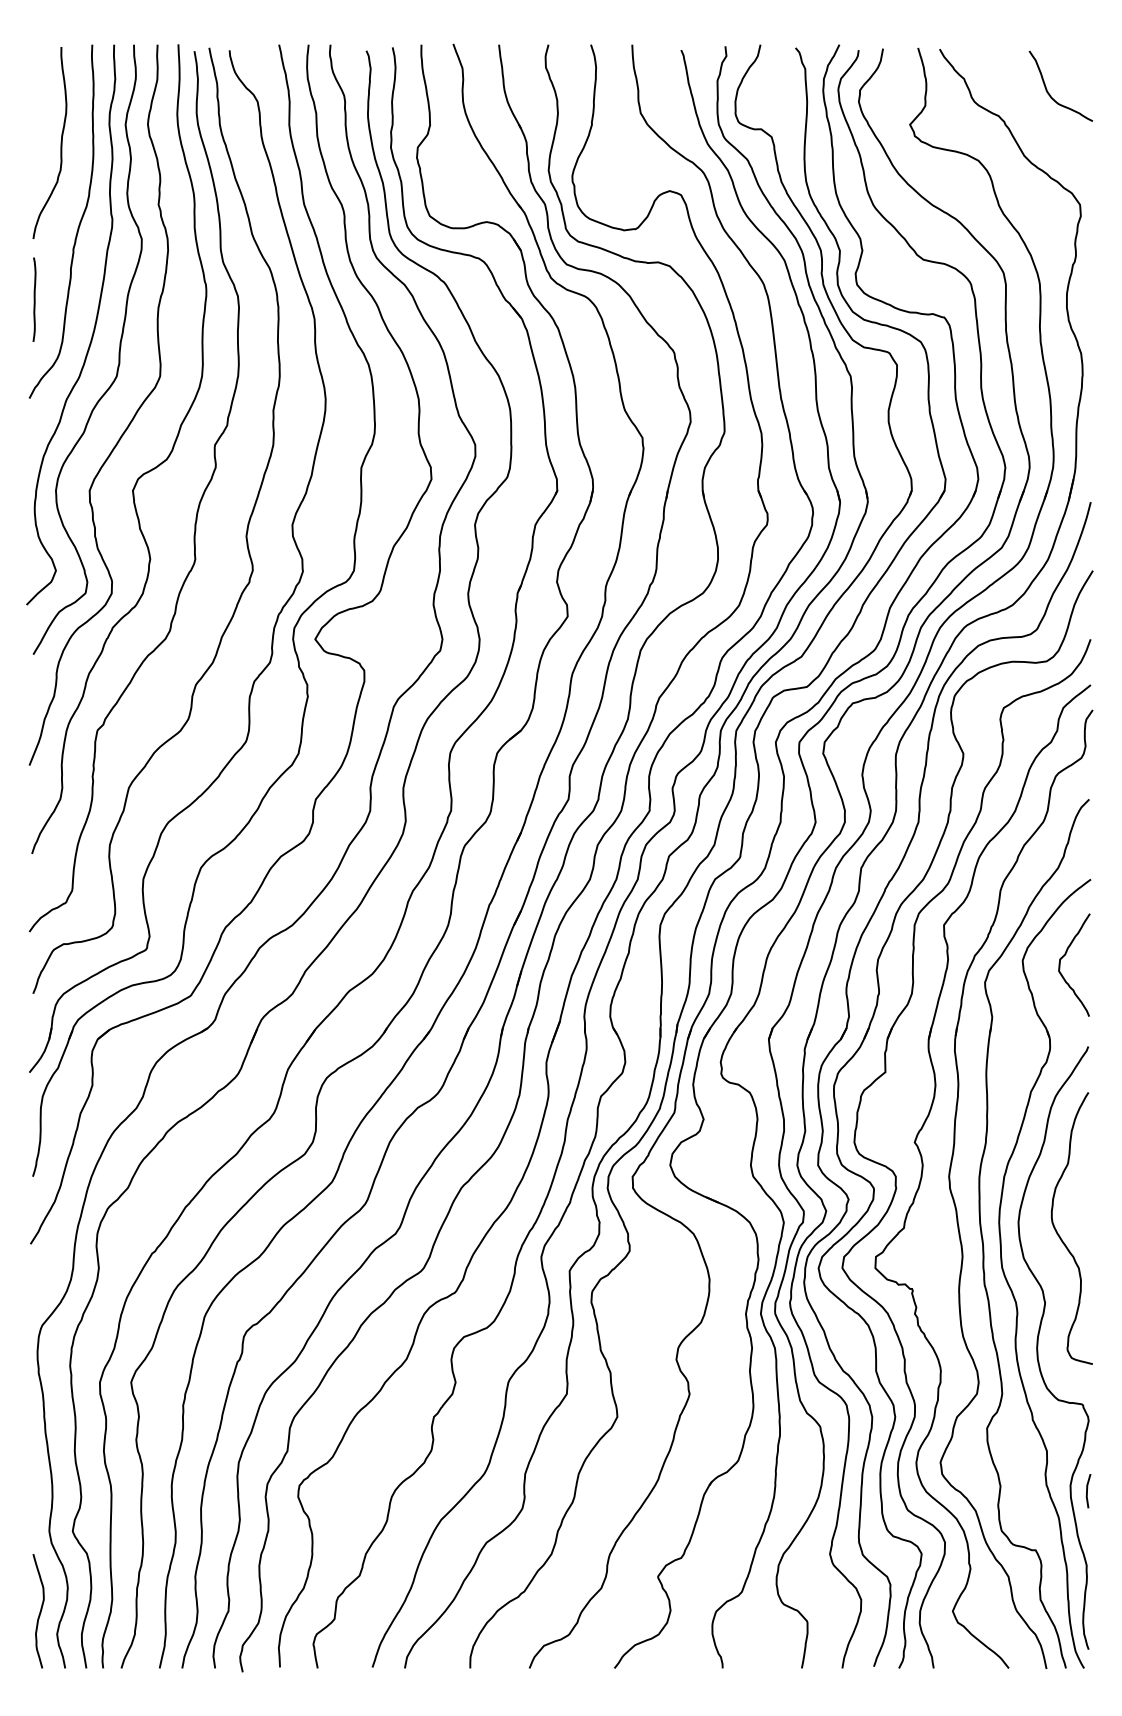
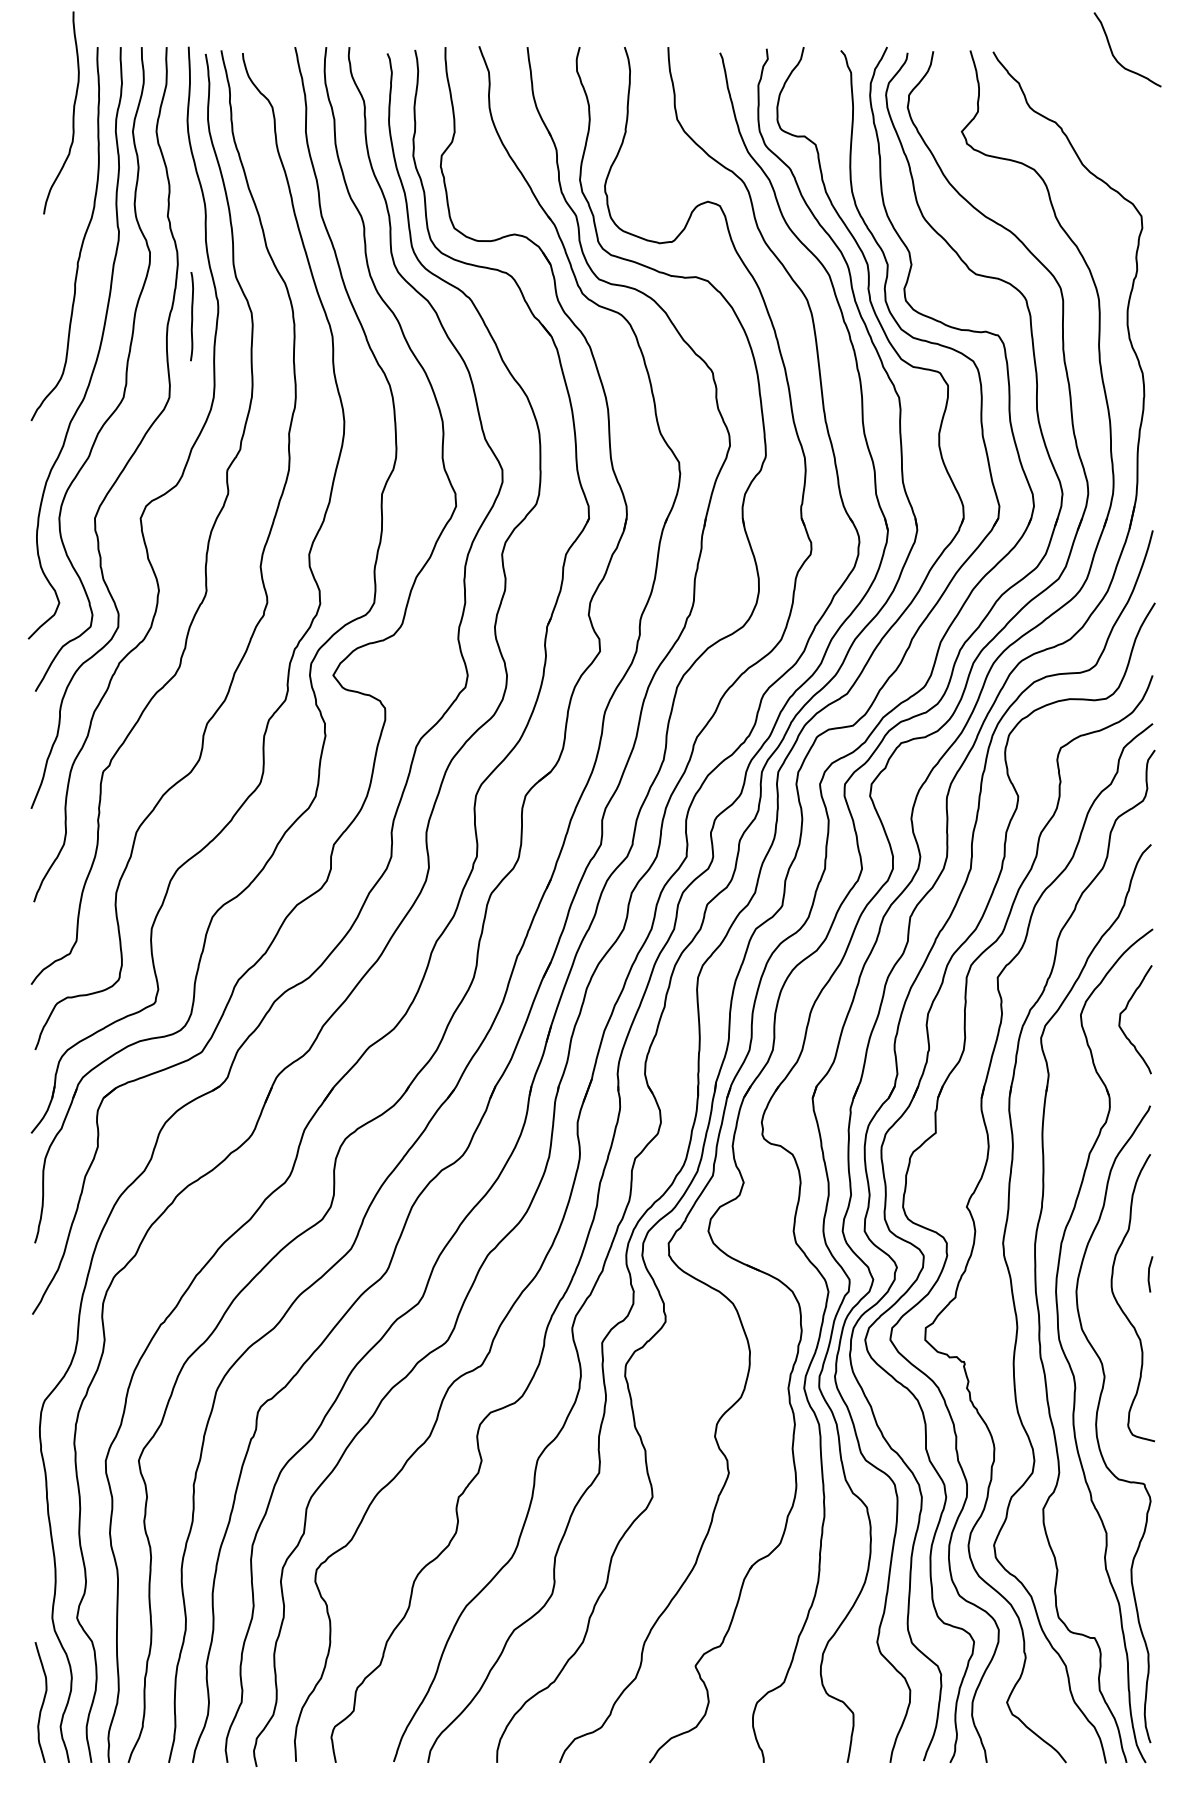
curve: (1048, 91) -> (1114, 55), moved
curve: (60, 142) -> (72, 112), moved
line: (34, 299) -> (191, 316), moved
line: (1087, 1491) -> (1149, 1274), moved

